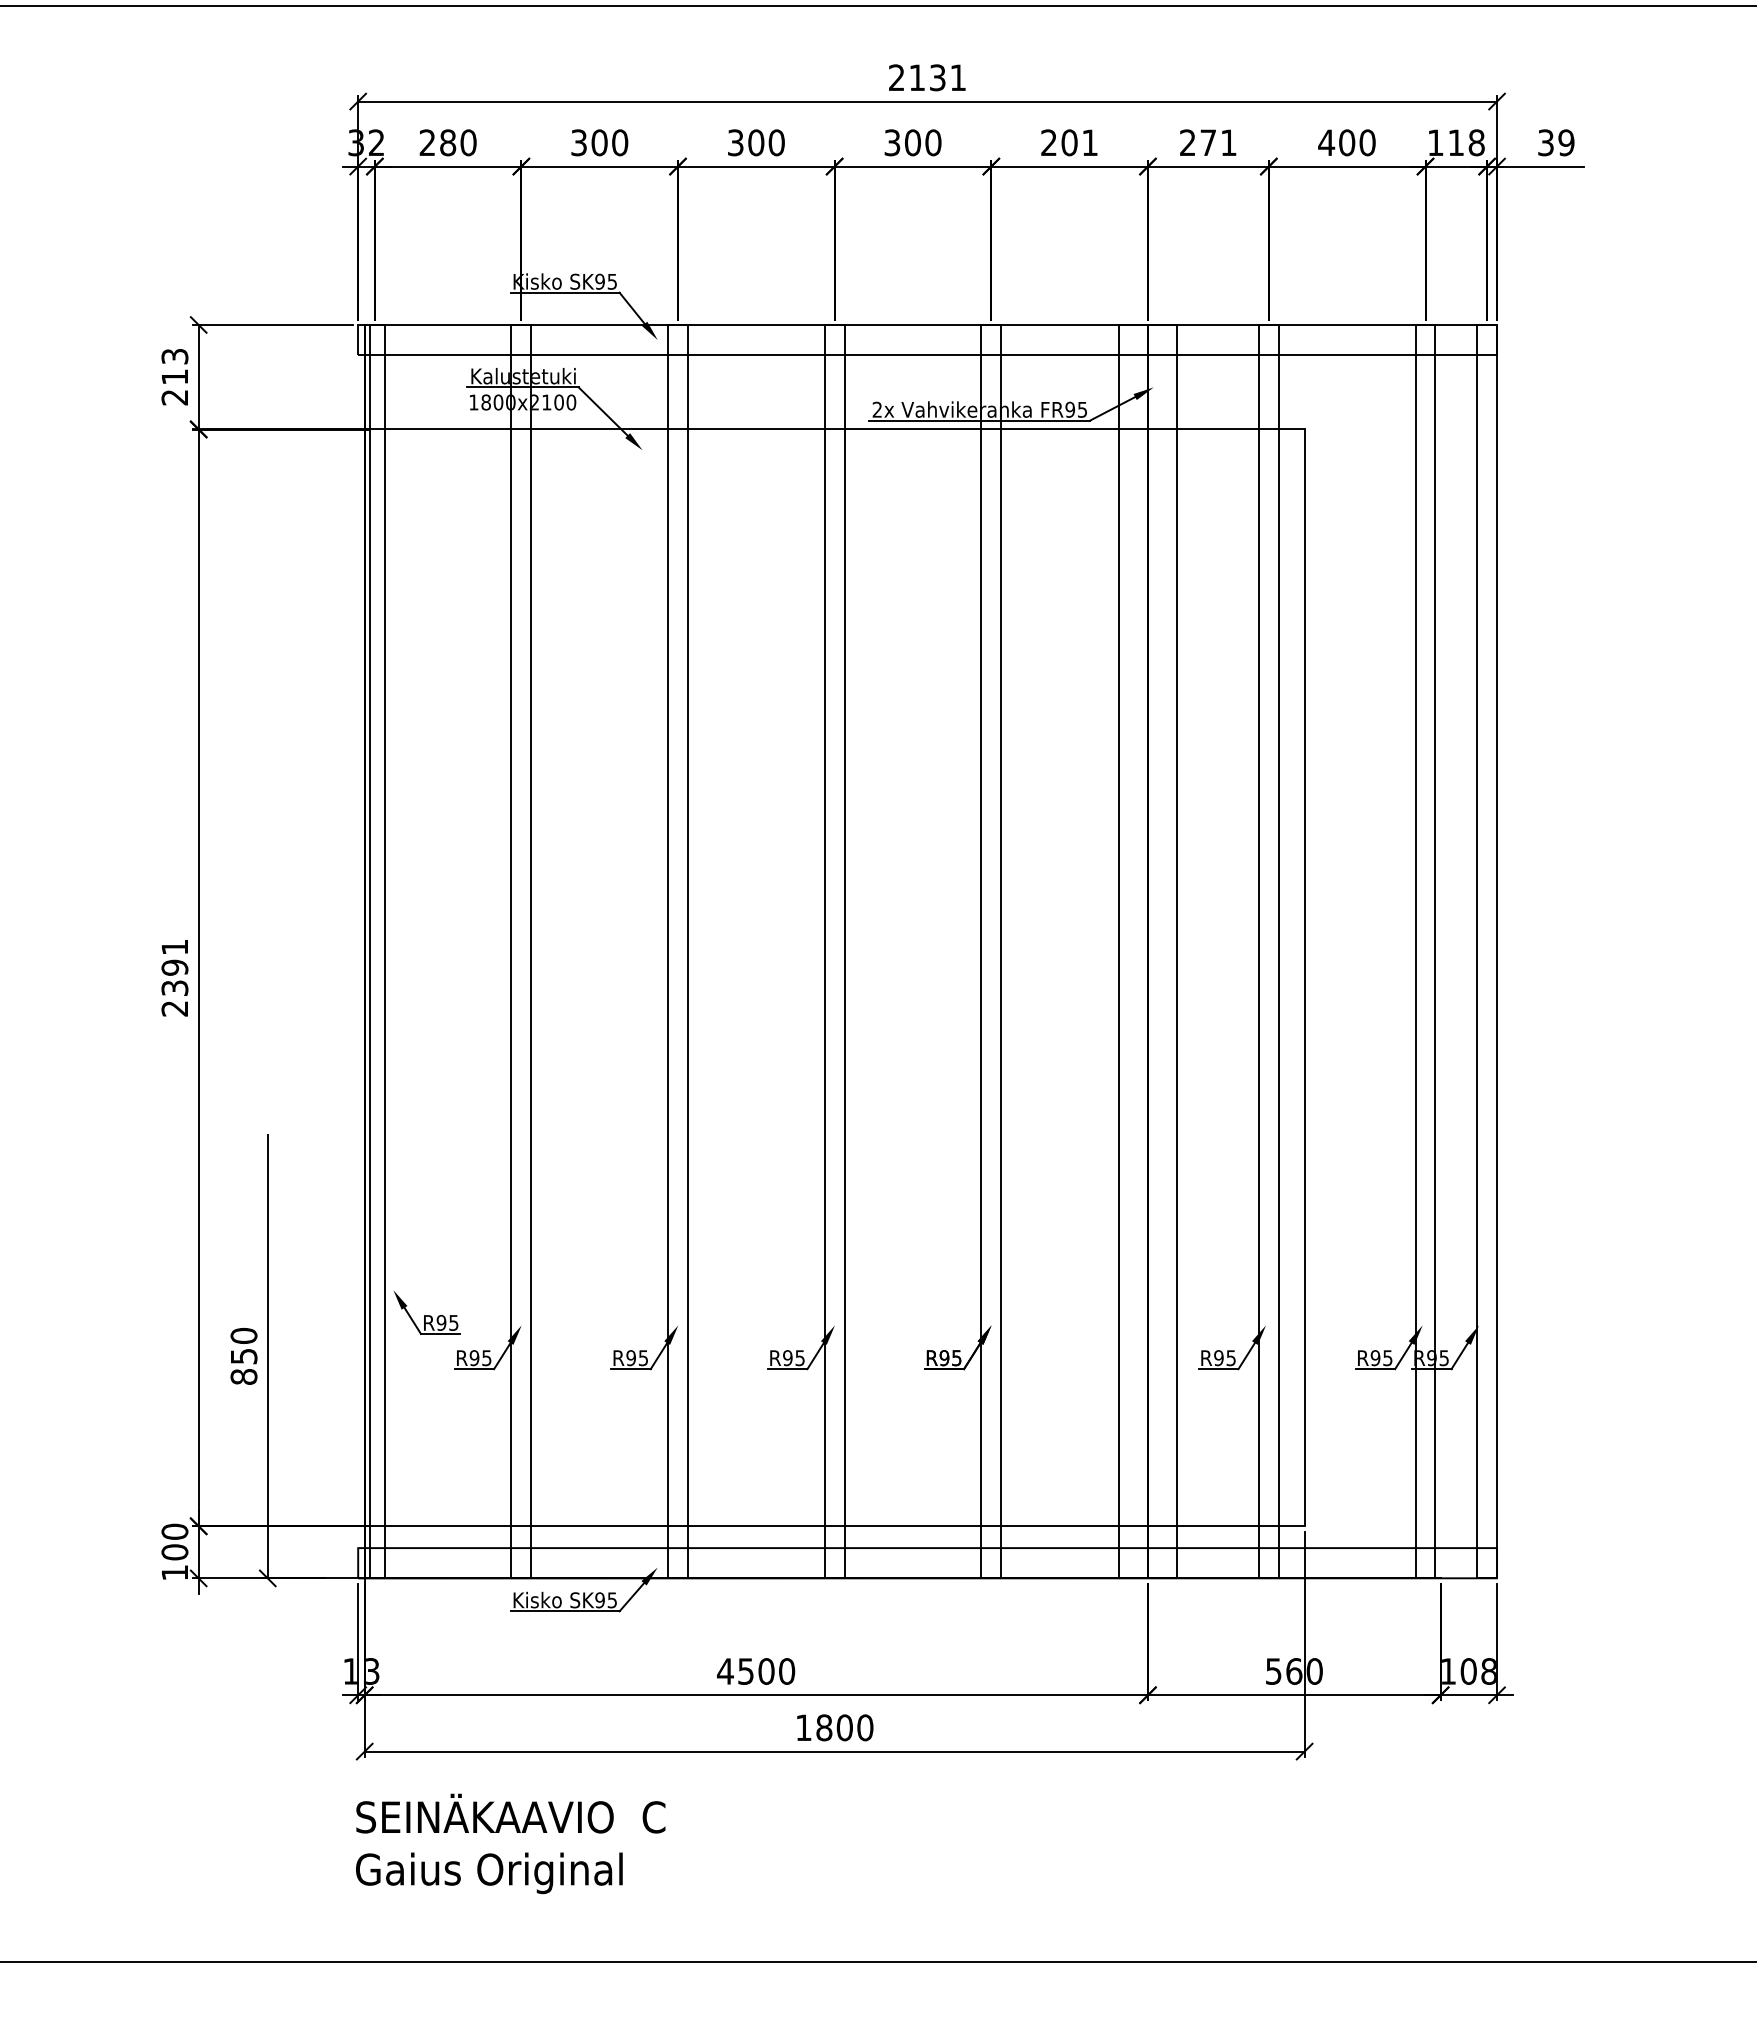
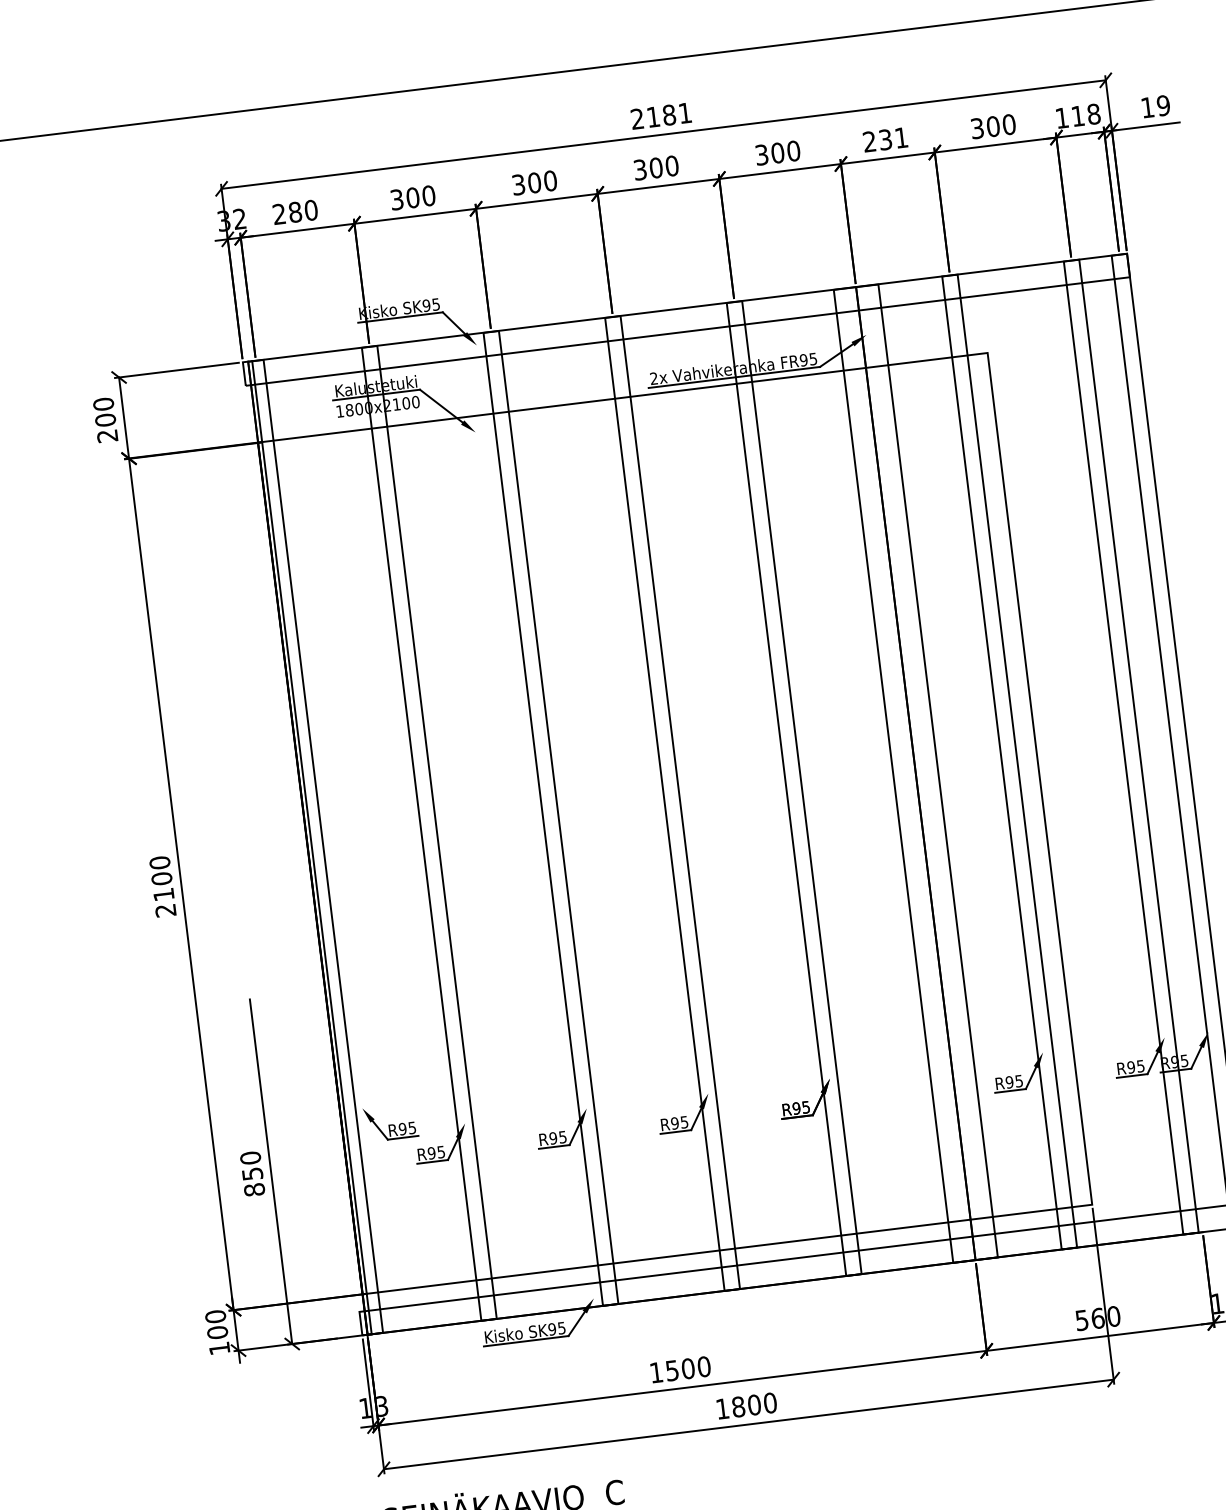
text: (937, 77) -> (669, 114), 2131 -> 2181
text: (1069, 142) -> (777, 152), 201 -> 300
text: (1208, 142) -> (885, 139), 271 -> 231
text: (1326, 142) -> (977, 128), 400 -> 300
text: (1545, 142) -> (1147, 107), 39 -> 19
text: (174, 366) -> (104, 412), 213 -> 200
text: (174, 967) -> (161, 878), 2391 -> 2100
text: (725, 1671) -> (656, 1372), 4500 -> 1500

